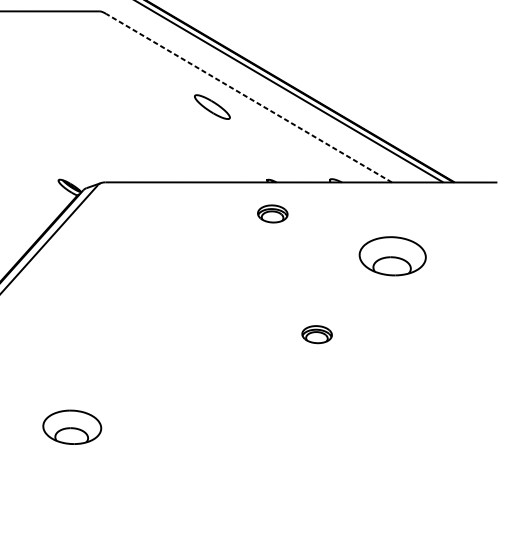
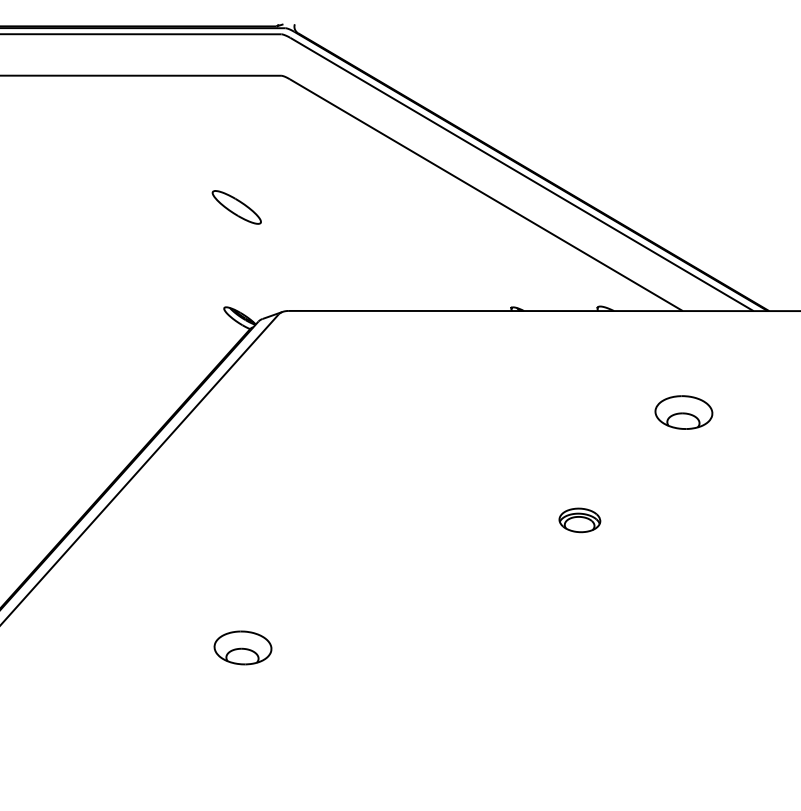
line: (248, 97) -> (485, 194), dashed -> solid
part: (212, 107) -> (236, 207), moved
part: (272, 214) -> (518, 354), removed
part: (392, 256) -> (683, 412), size x0.62
part: (71, 427) -> (242, 647), size x0.71

